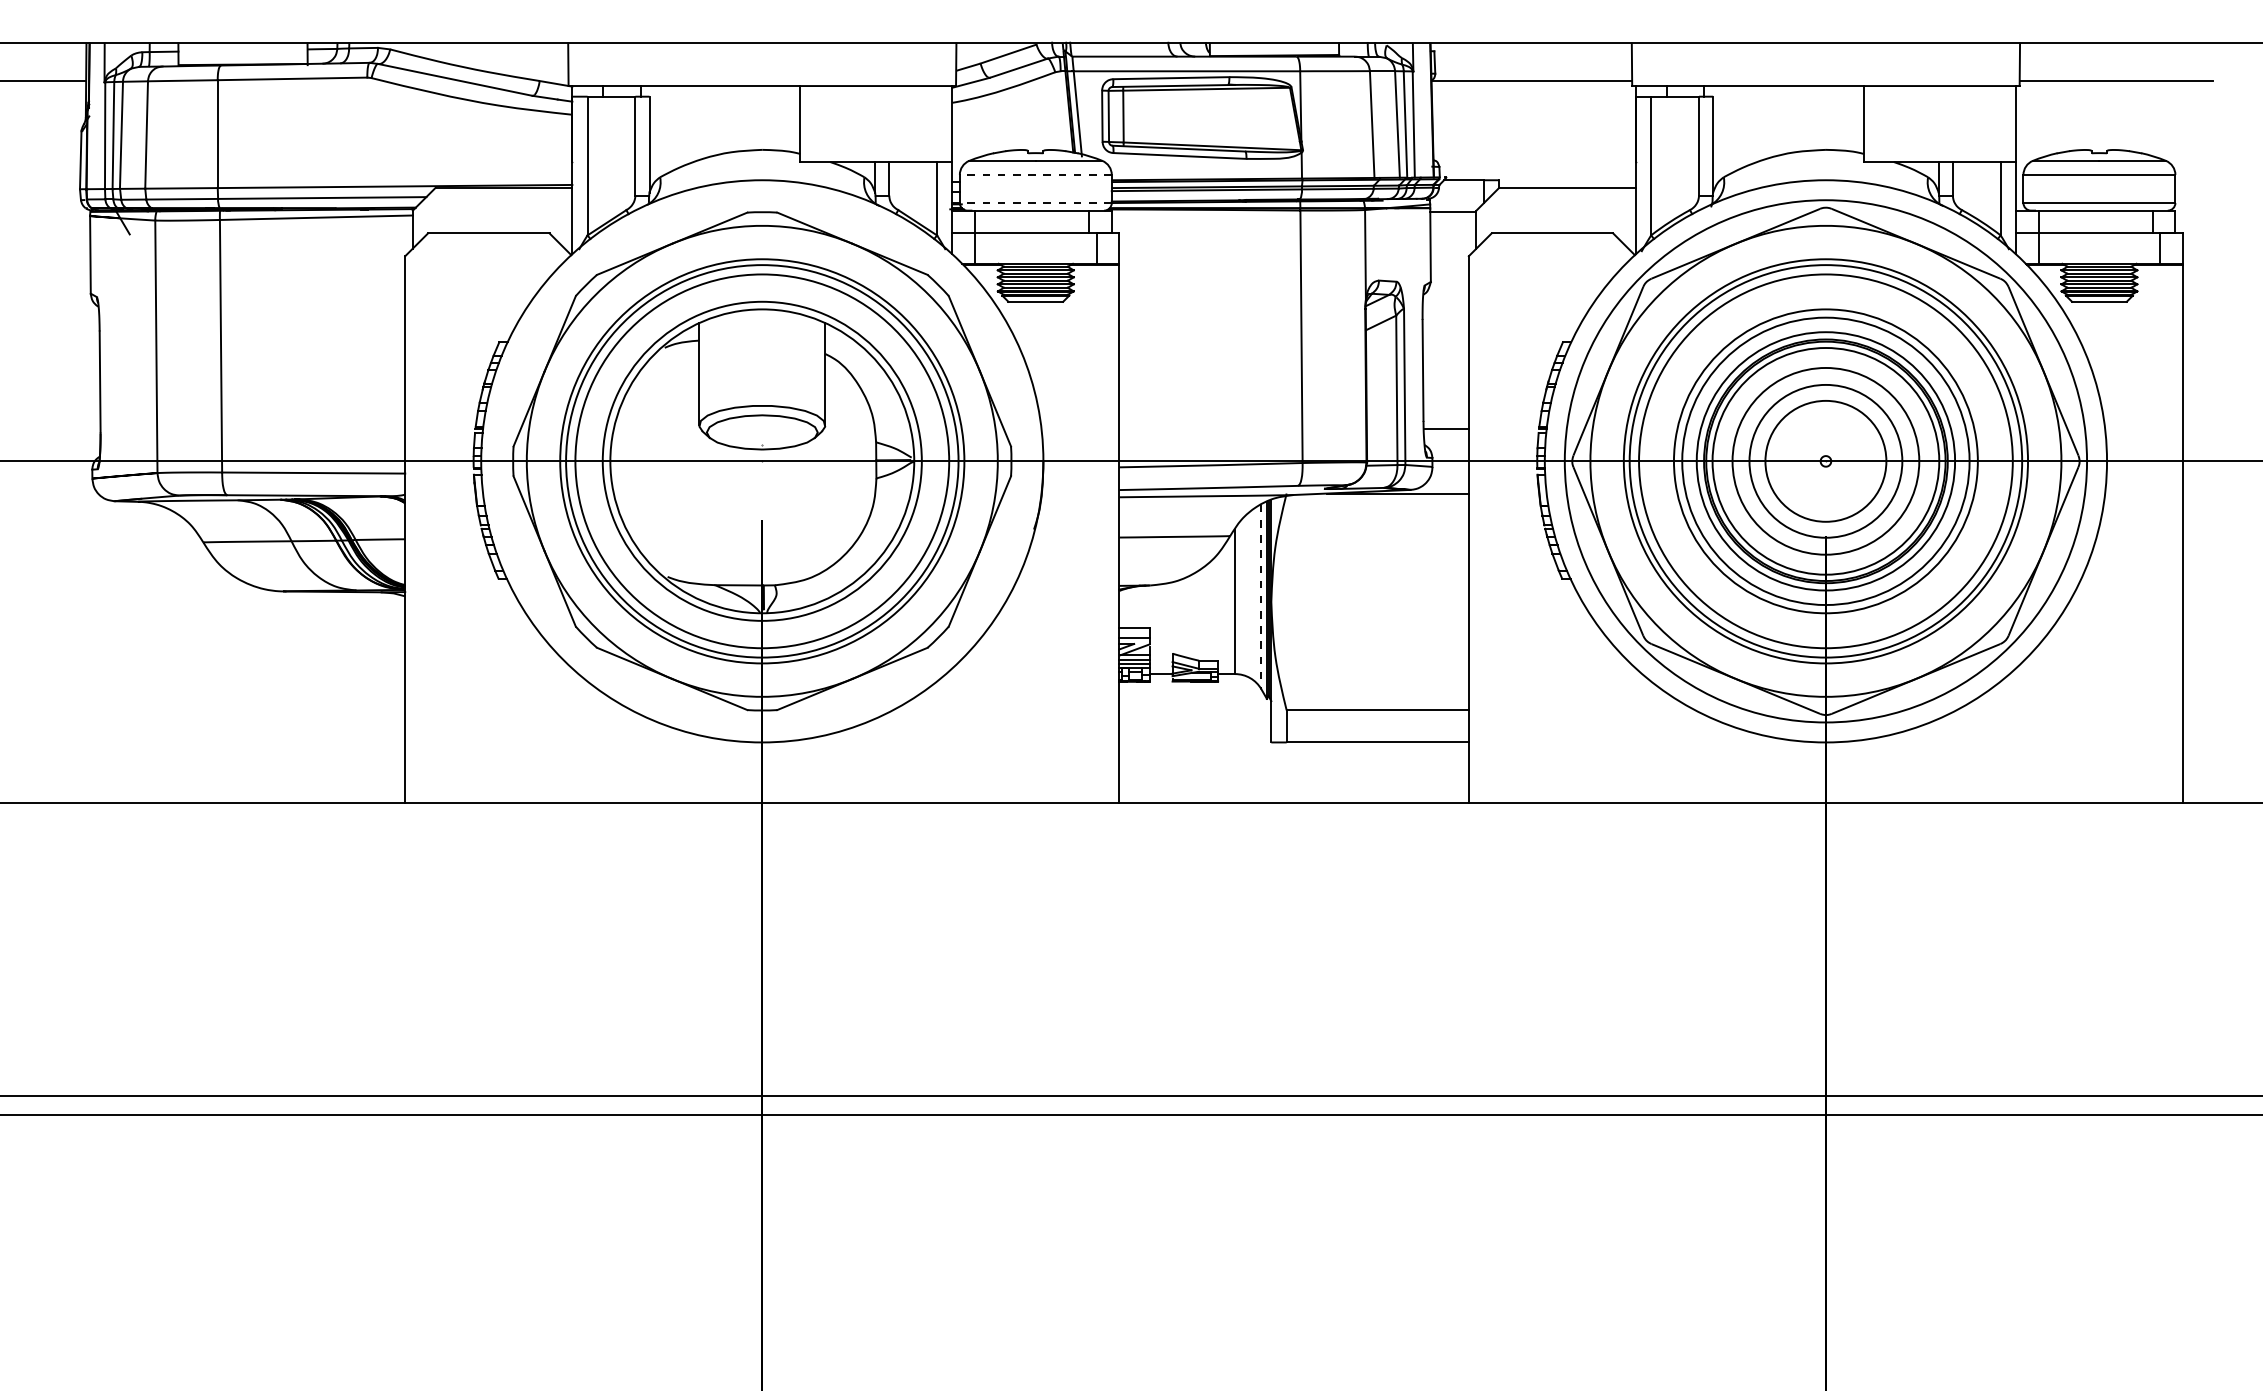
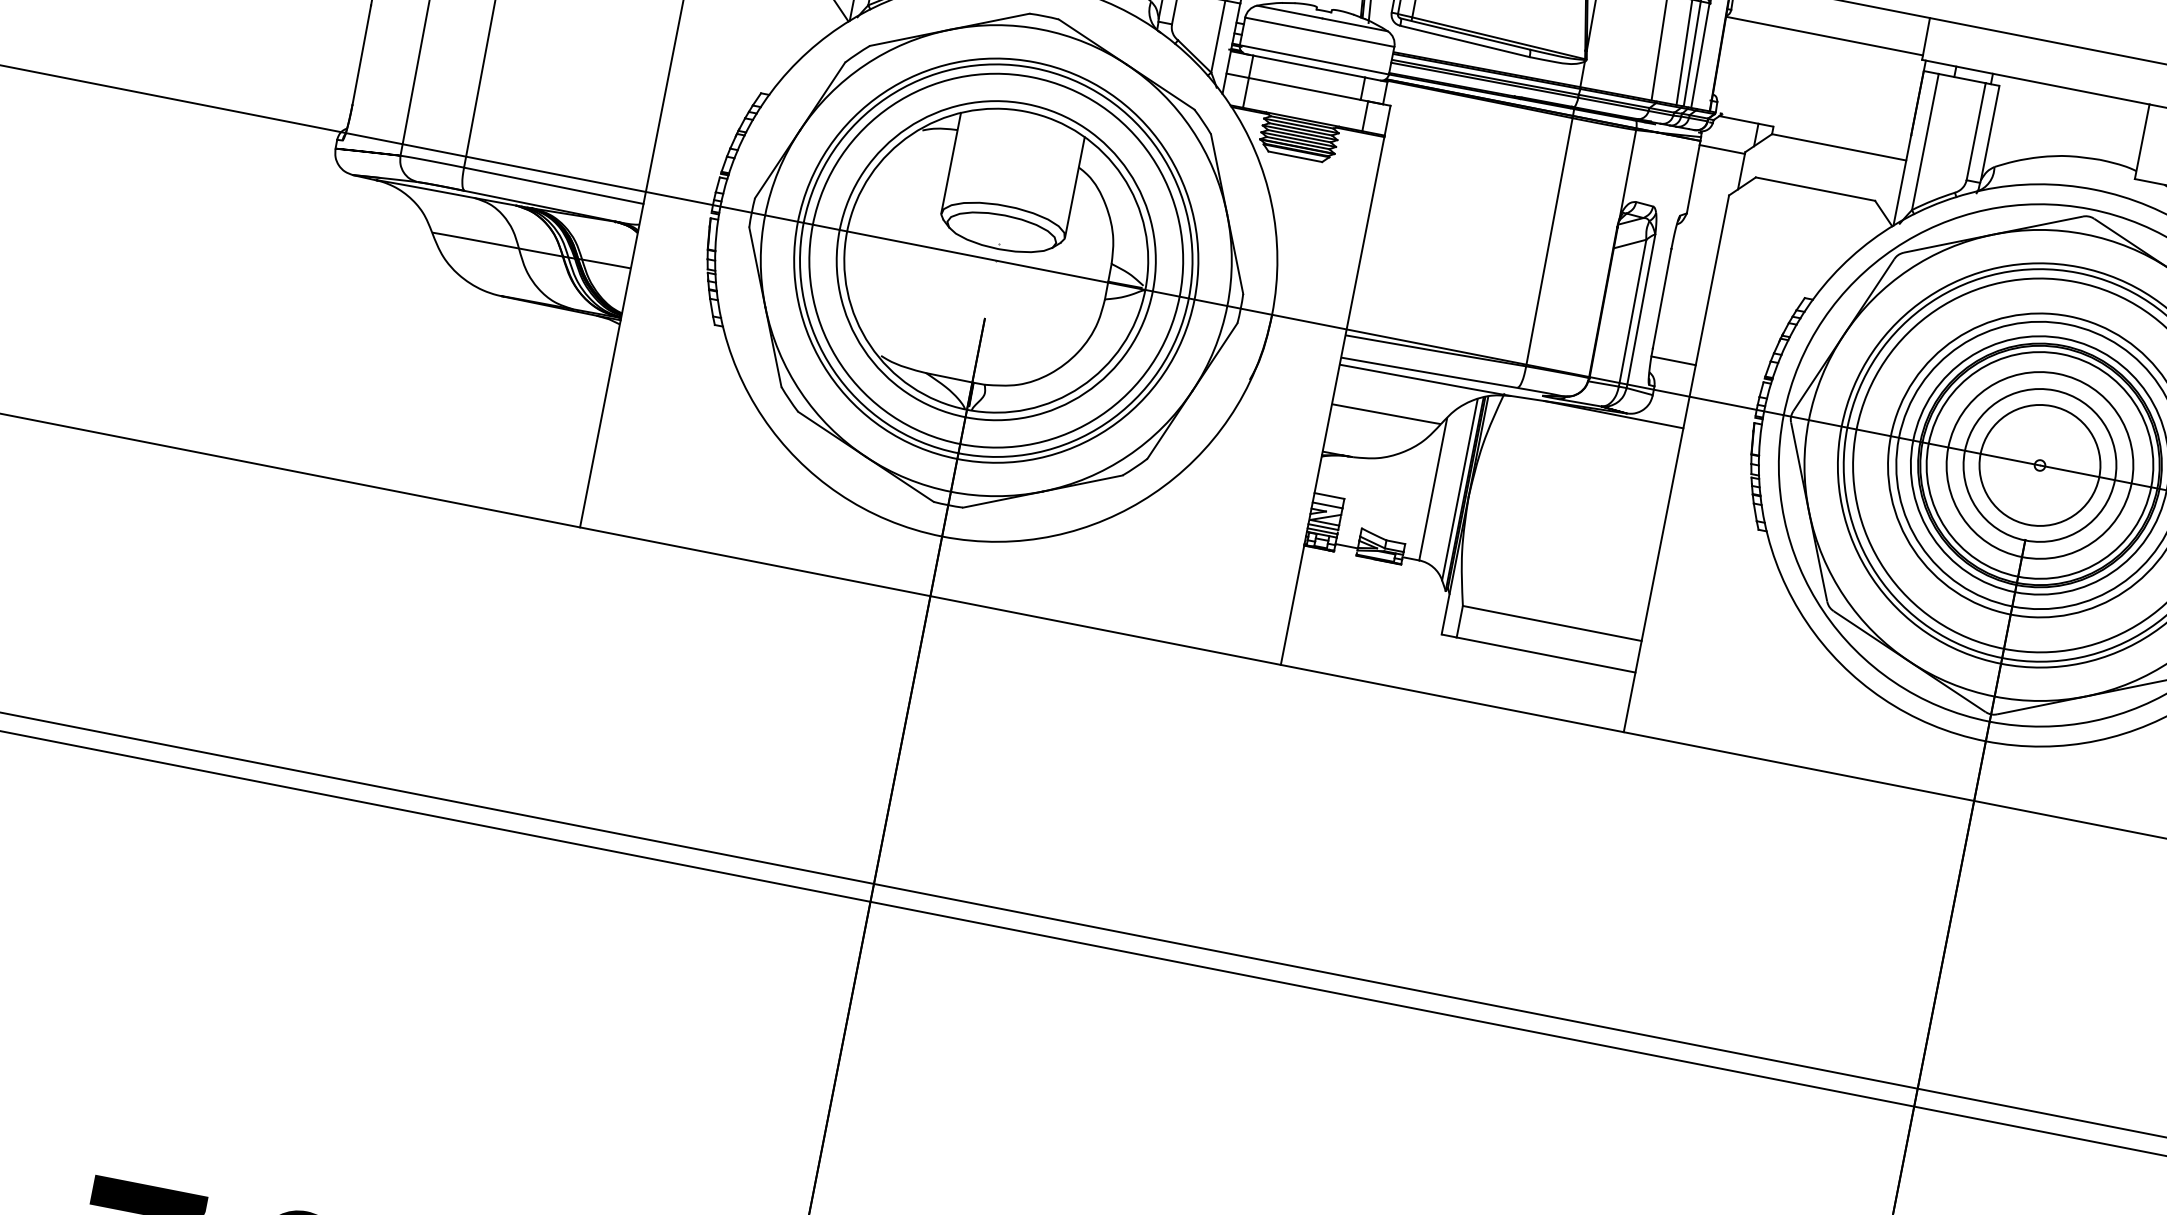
line: (1035, 174) -> (1319, 31), dashed -> solid
line: (1035, 203) -> (1313, 60), dashed -> solid
line: (1261, 597) -> (1459, 490), dashed -> solid

